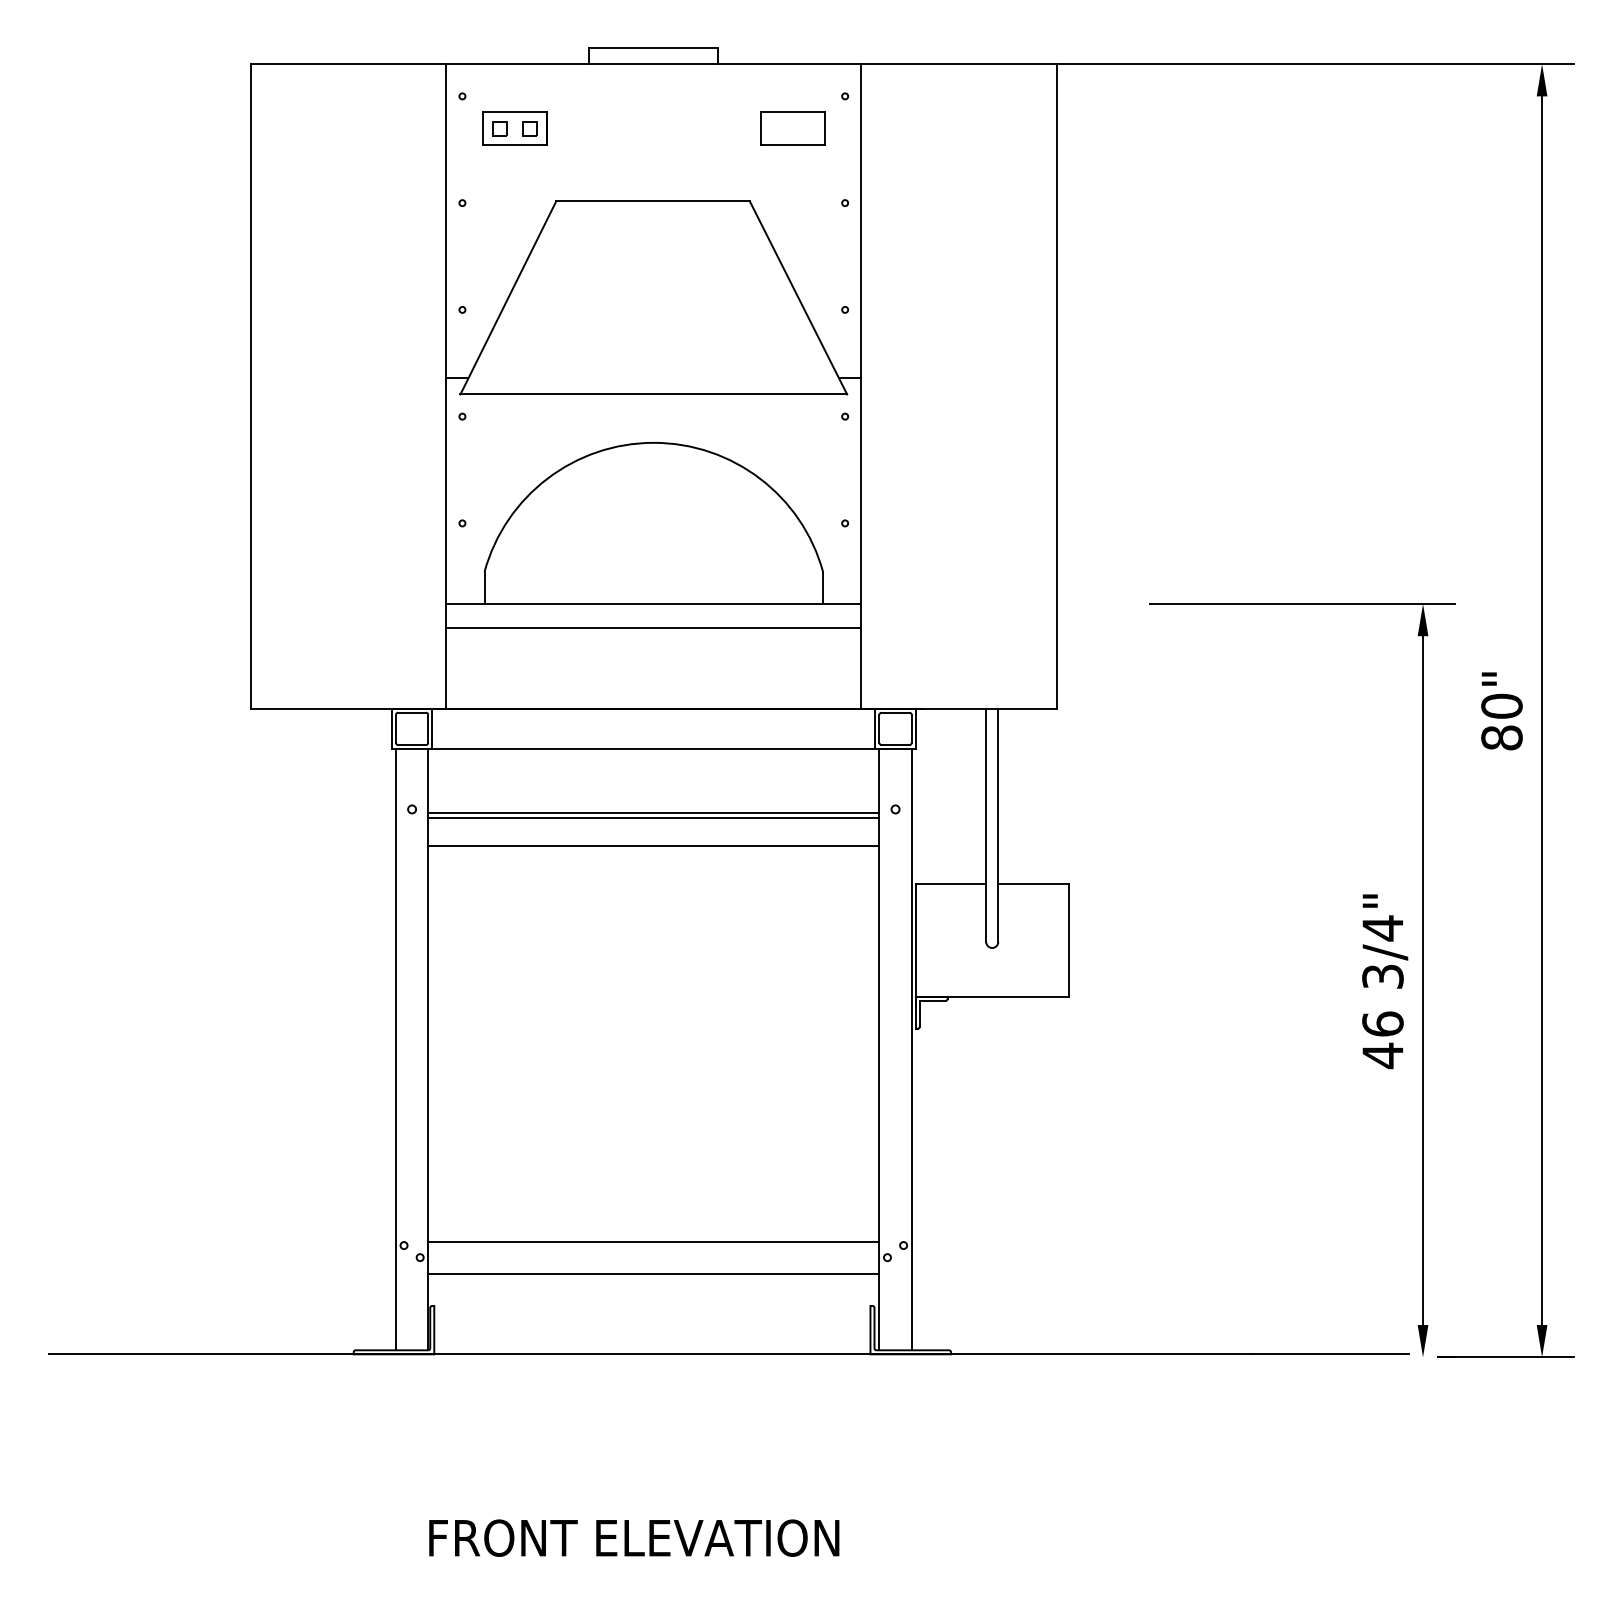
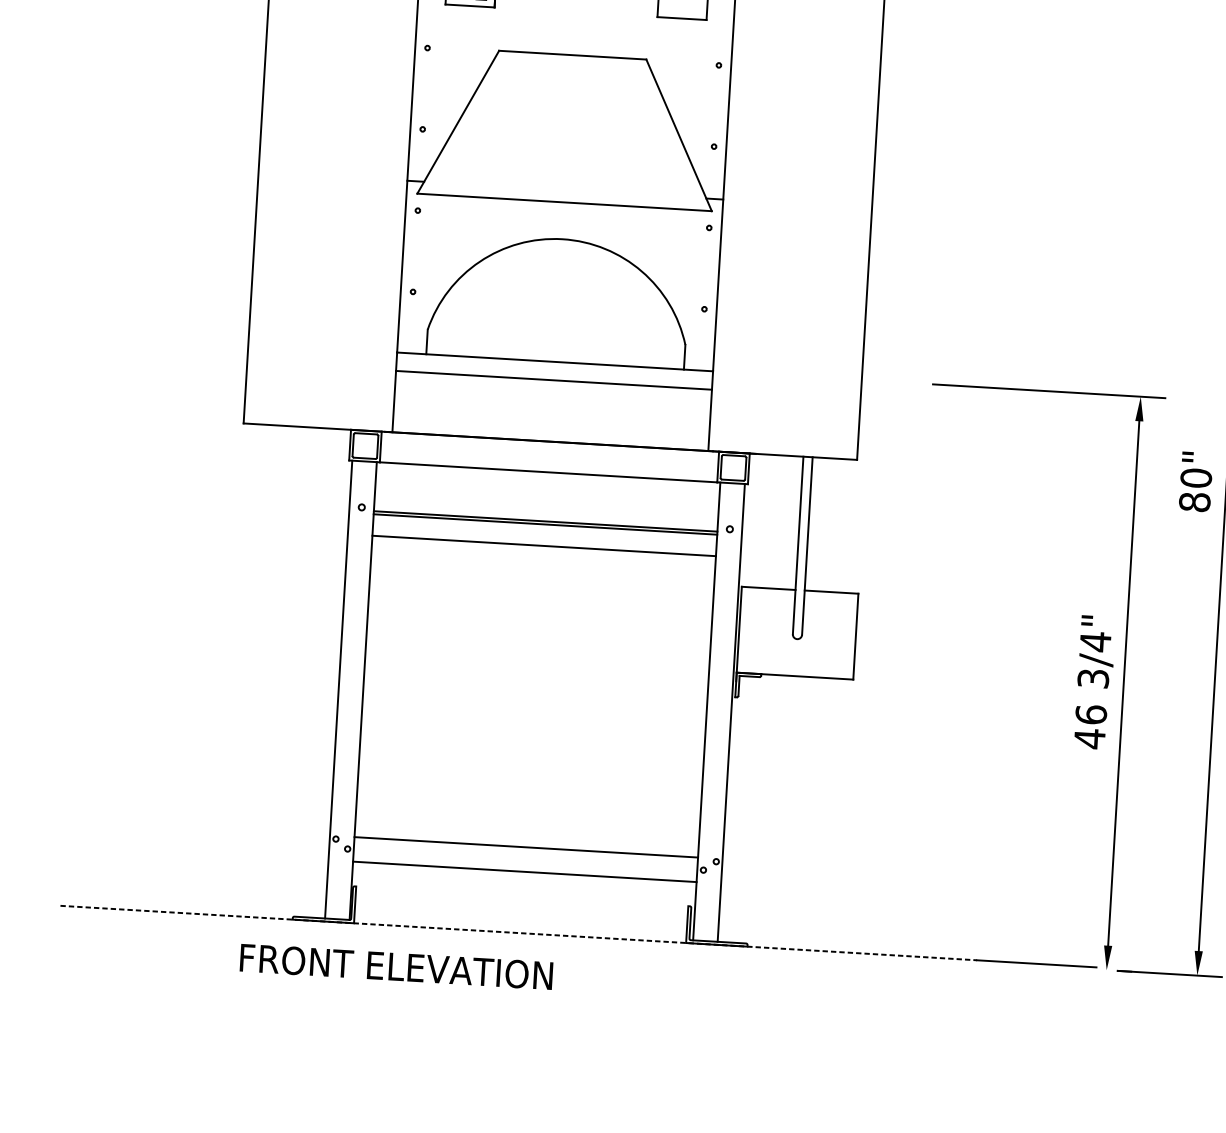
line: (650, 1354) -> (518, 933), solid -> dashed
text: (634, 1537) -> (396, 966), moved

